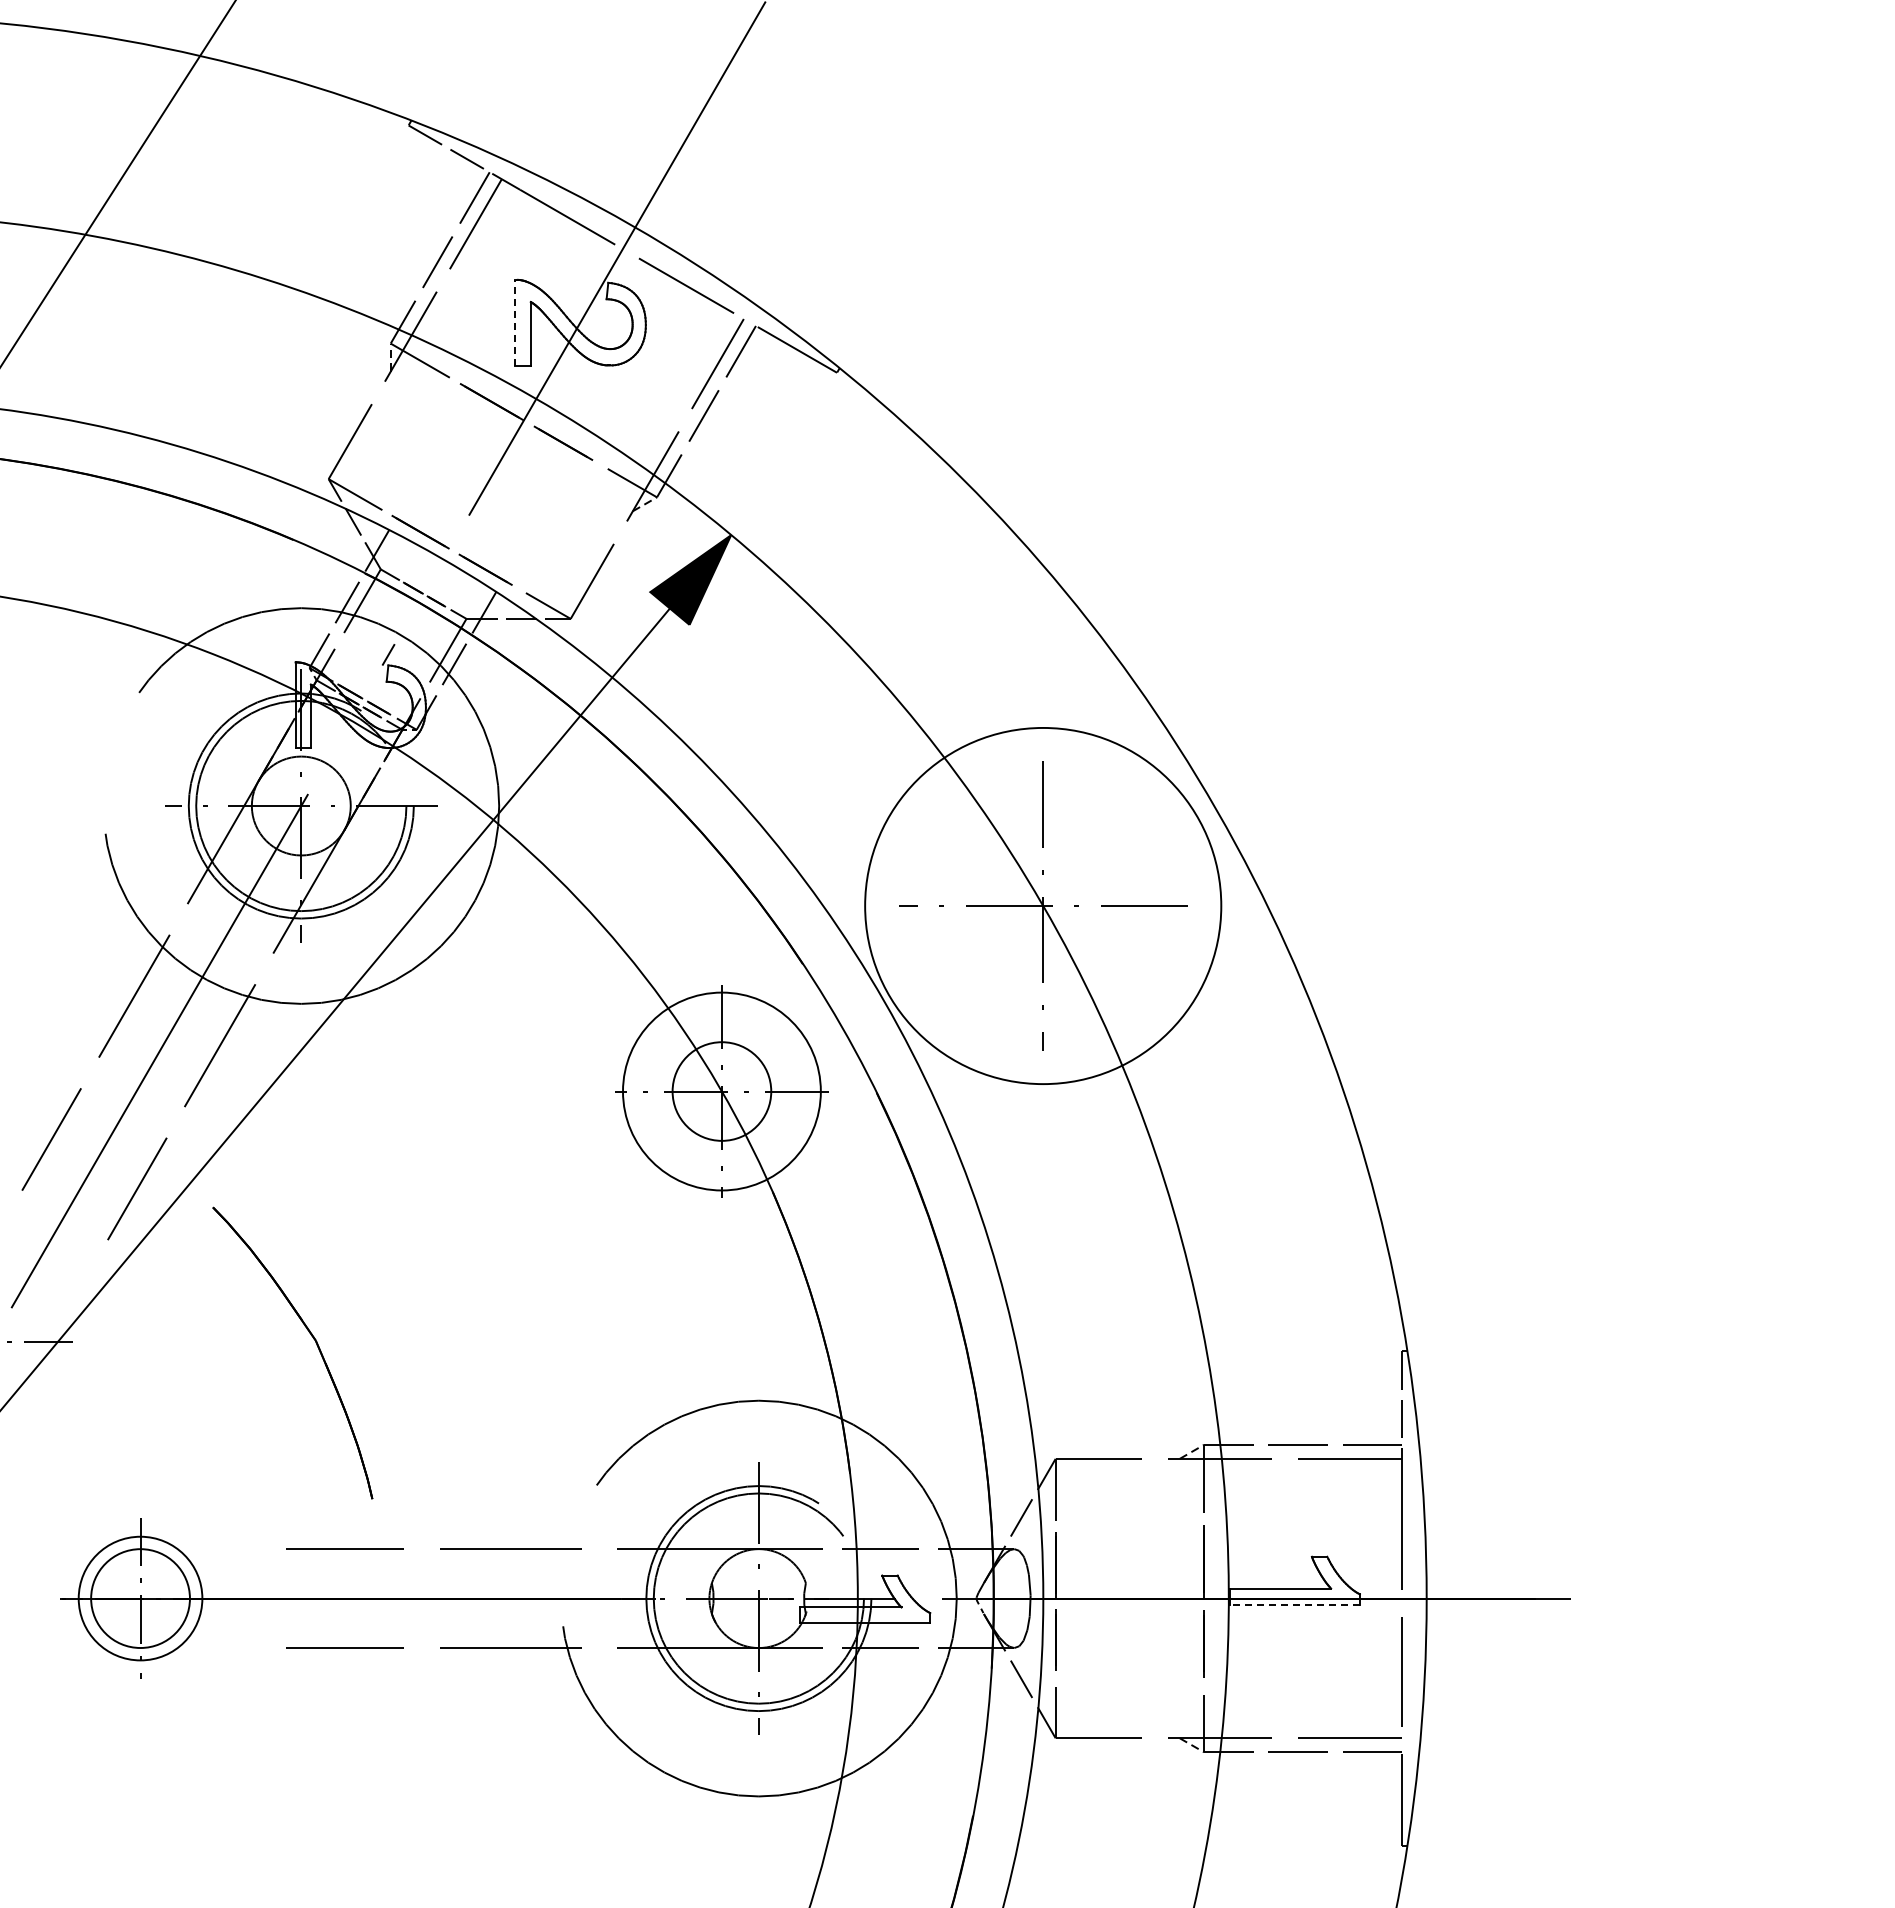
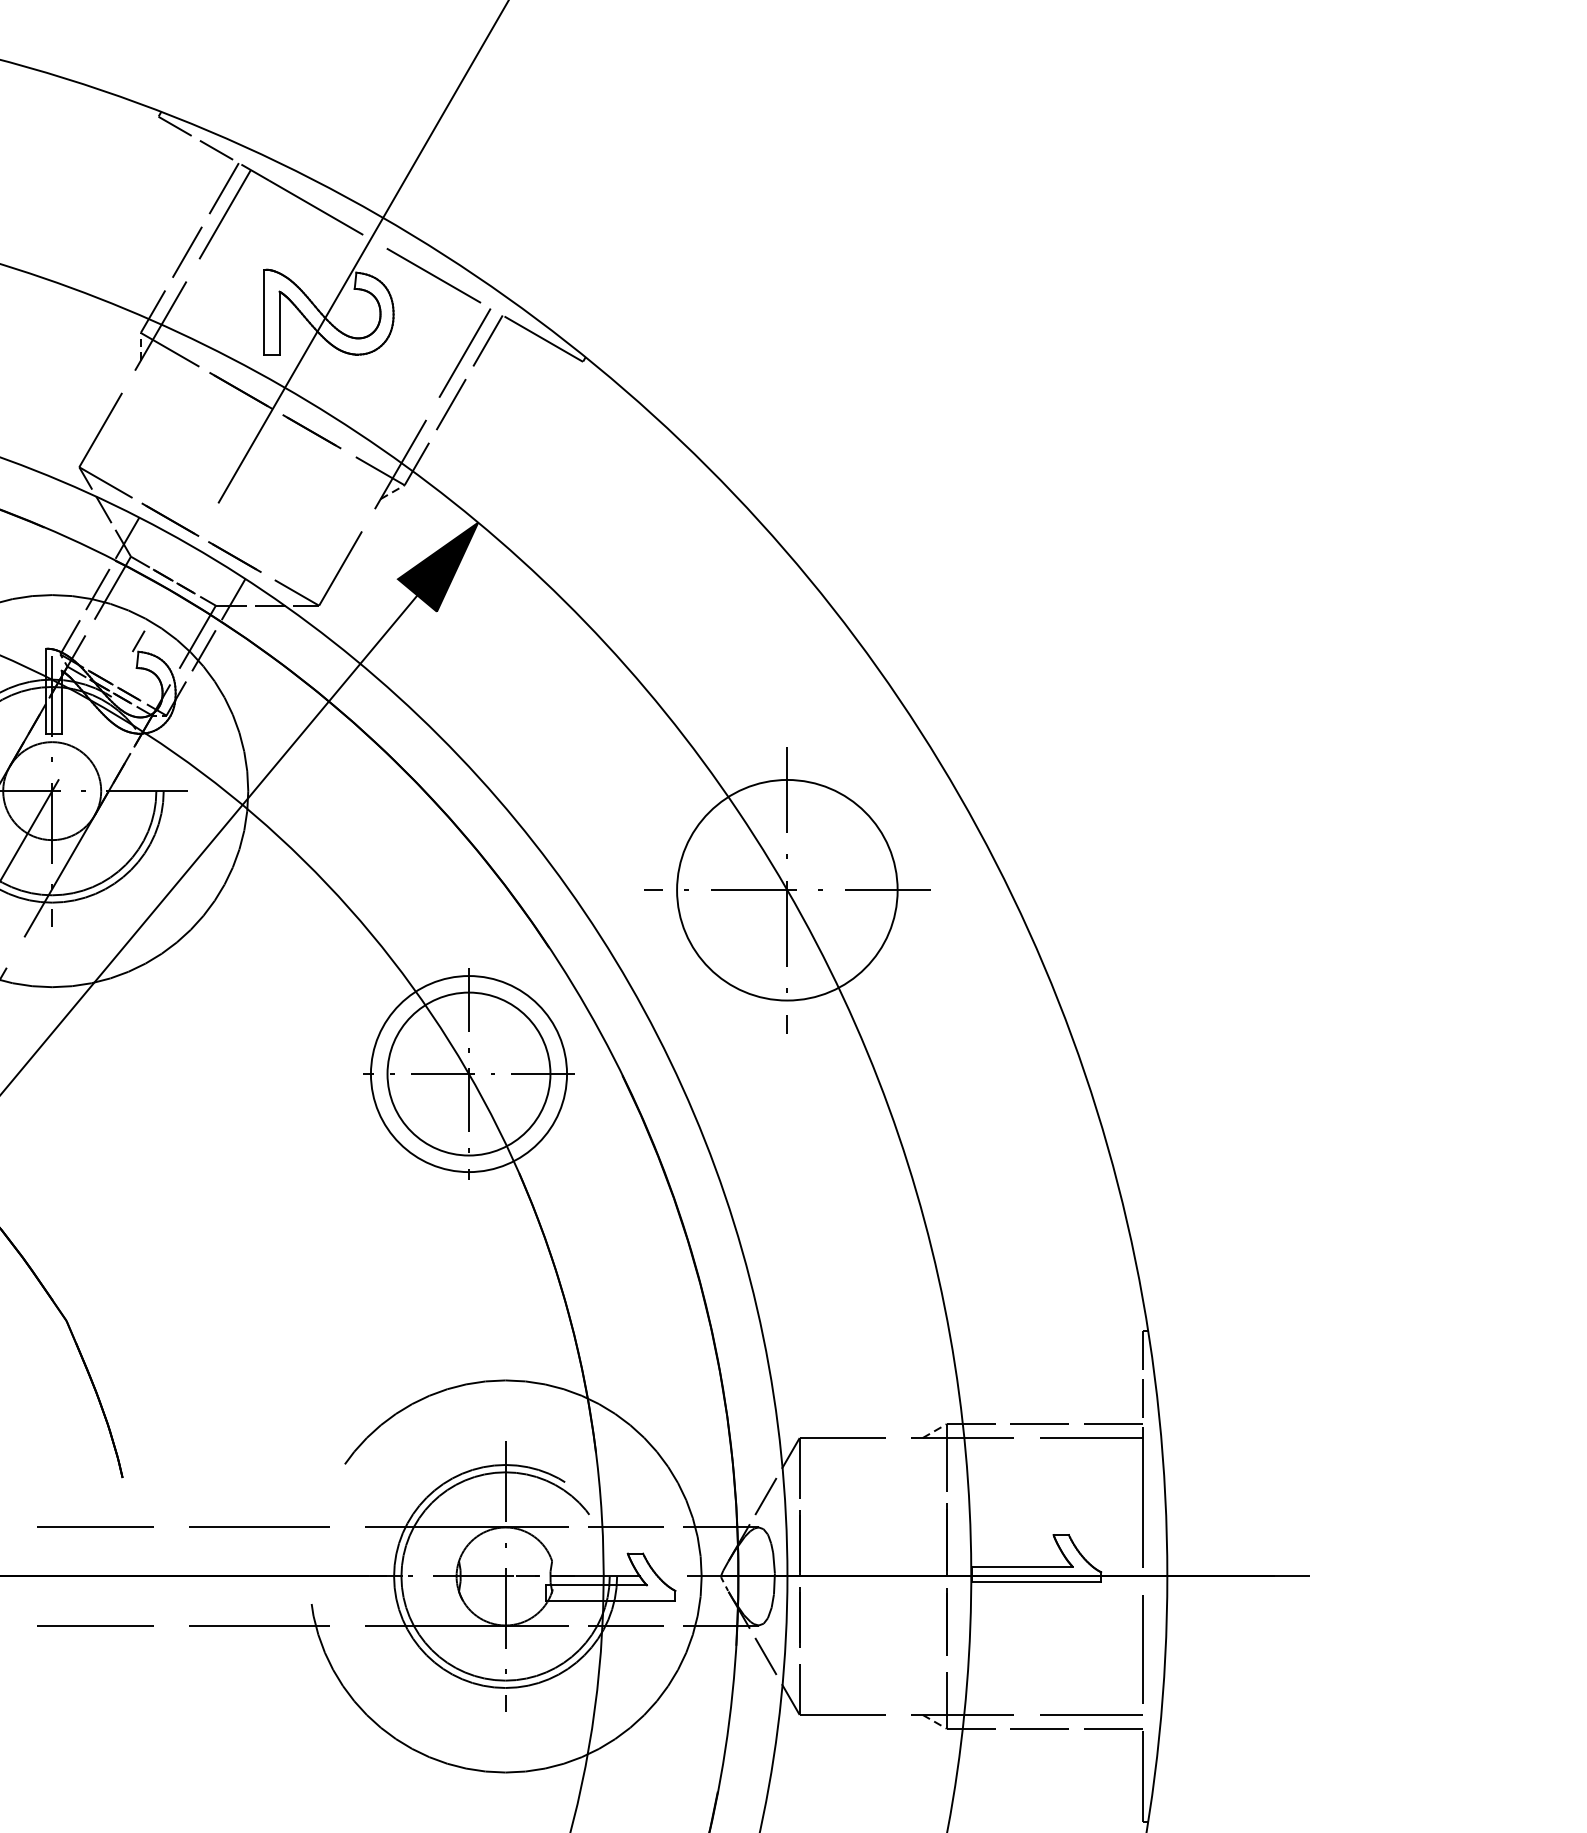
line: (515, 322) -> (264, 312), dashed -> solid
circle: (1042, 905) -> (786, 889), size x0.62
circle: (721, 1091) -> (468, 1074), size x1.67
line: (1294, 1604) -> (1036, 1582), dashed -> solid

